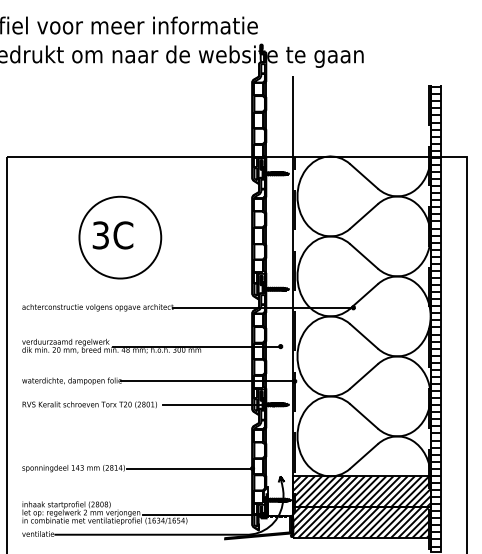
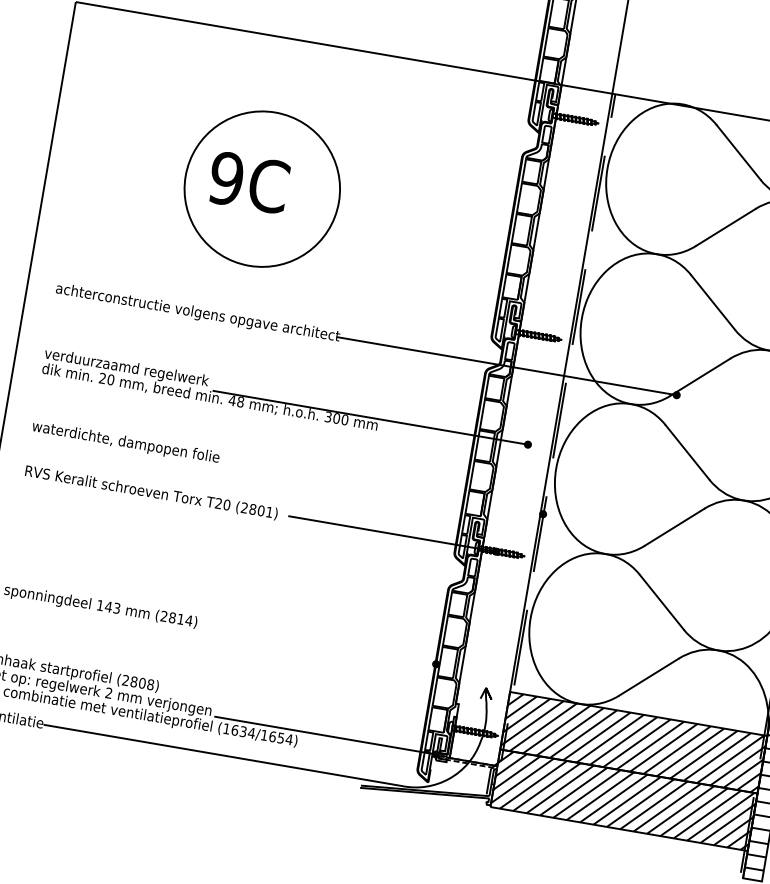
text: (100, 235) -> (225, 178), 3C -> 9C
line: (207, 381) -> (379, 486), removed
line: (189, 468) -> (317, 643), removed

